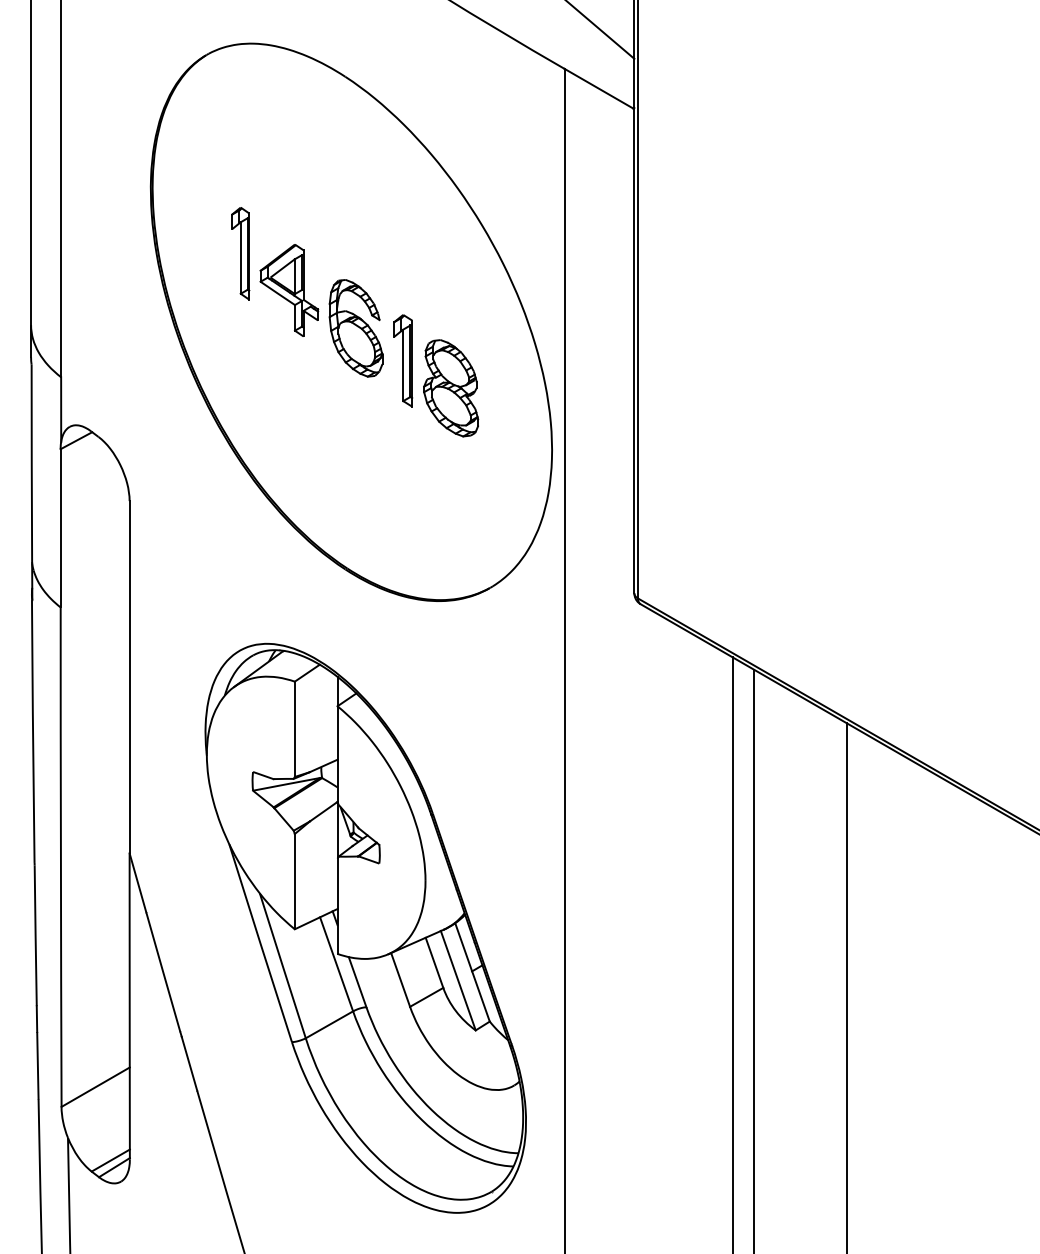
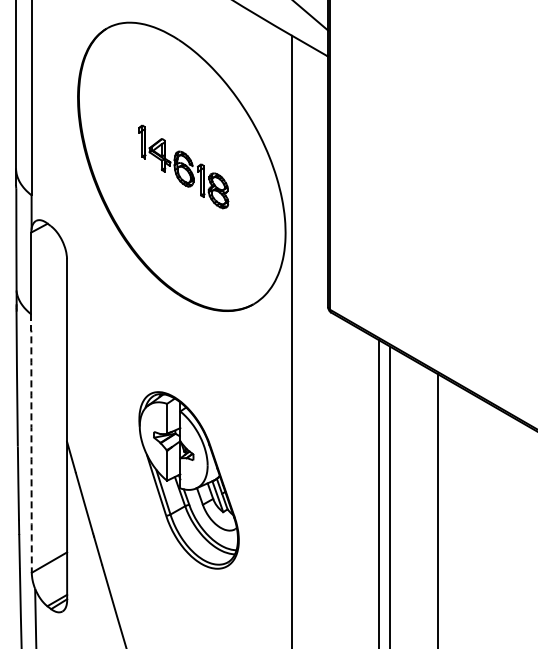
part: (354, 321) -> (183, 166), size x0.7
arc: (60, 857) -> (31, 443), solid -> dashed
part: (364, 928) -> (188, 480), size x0.6

